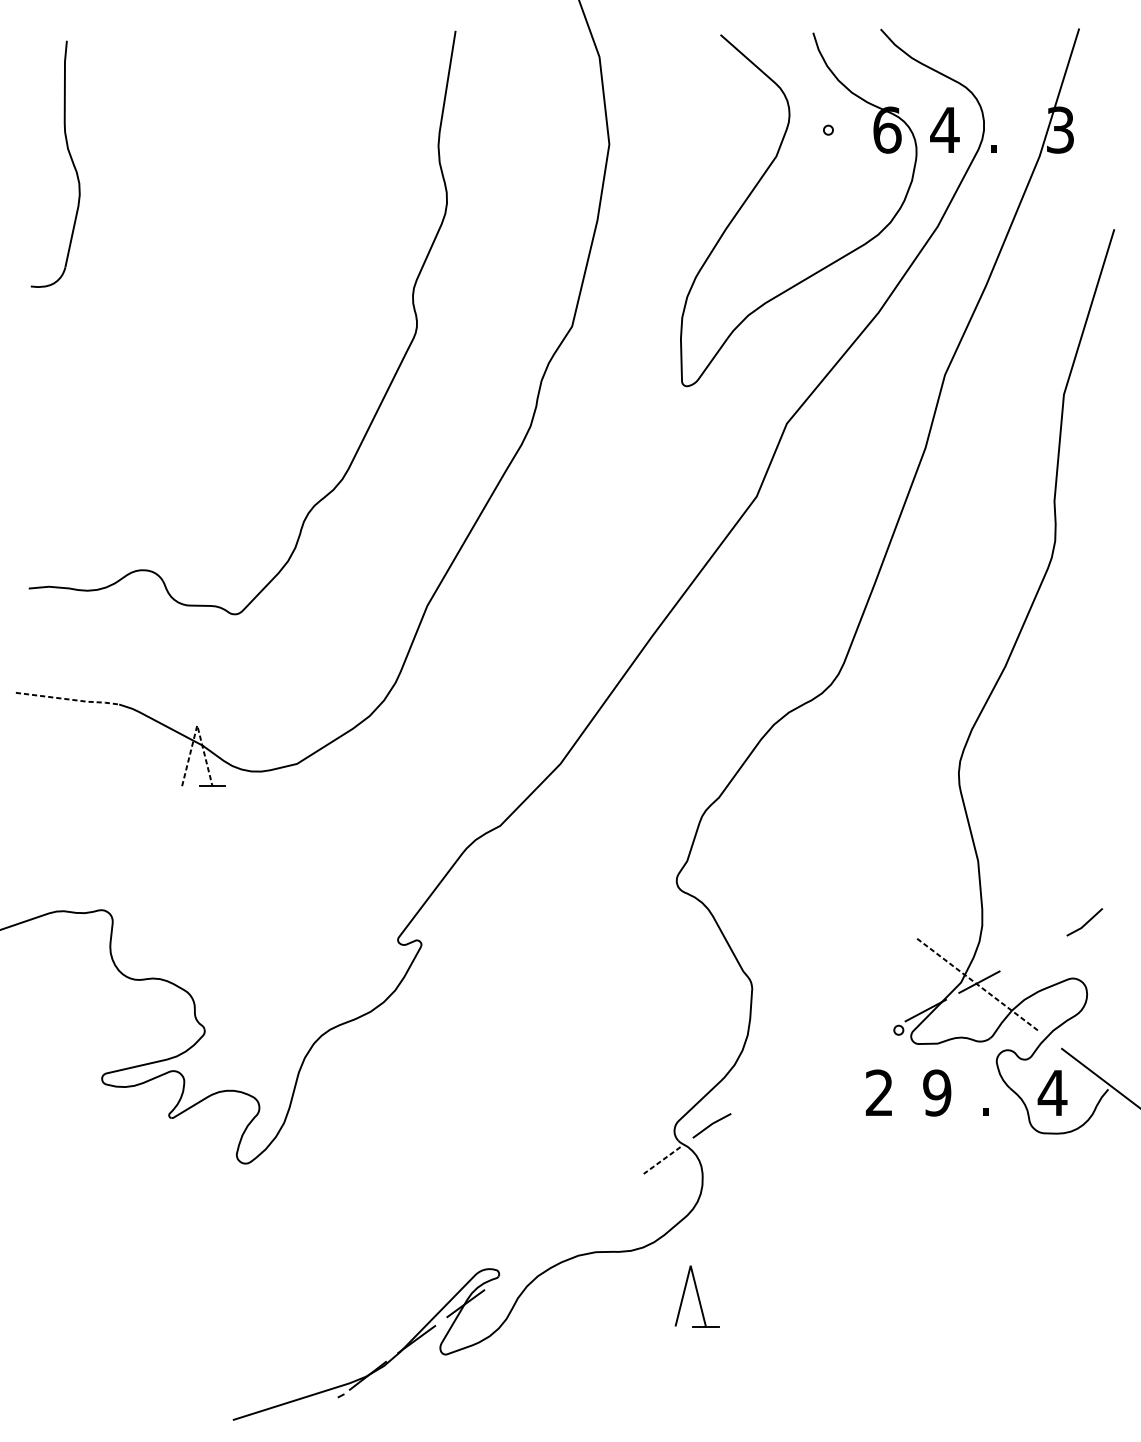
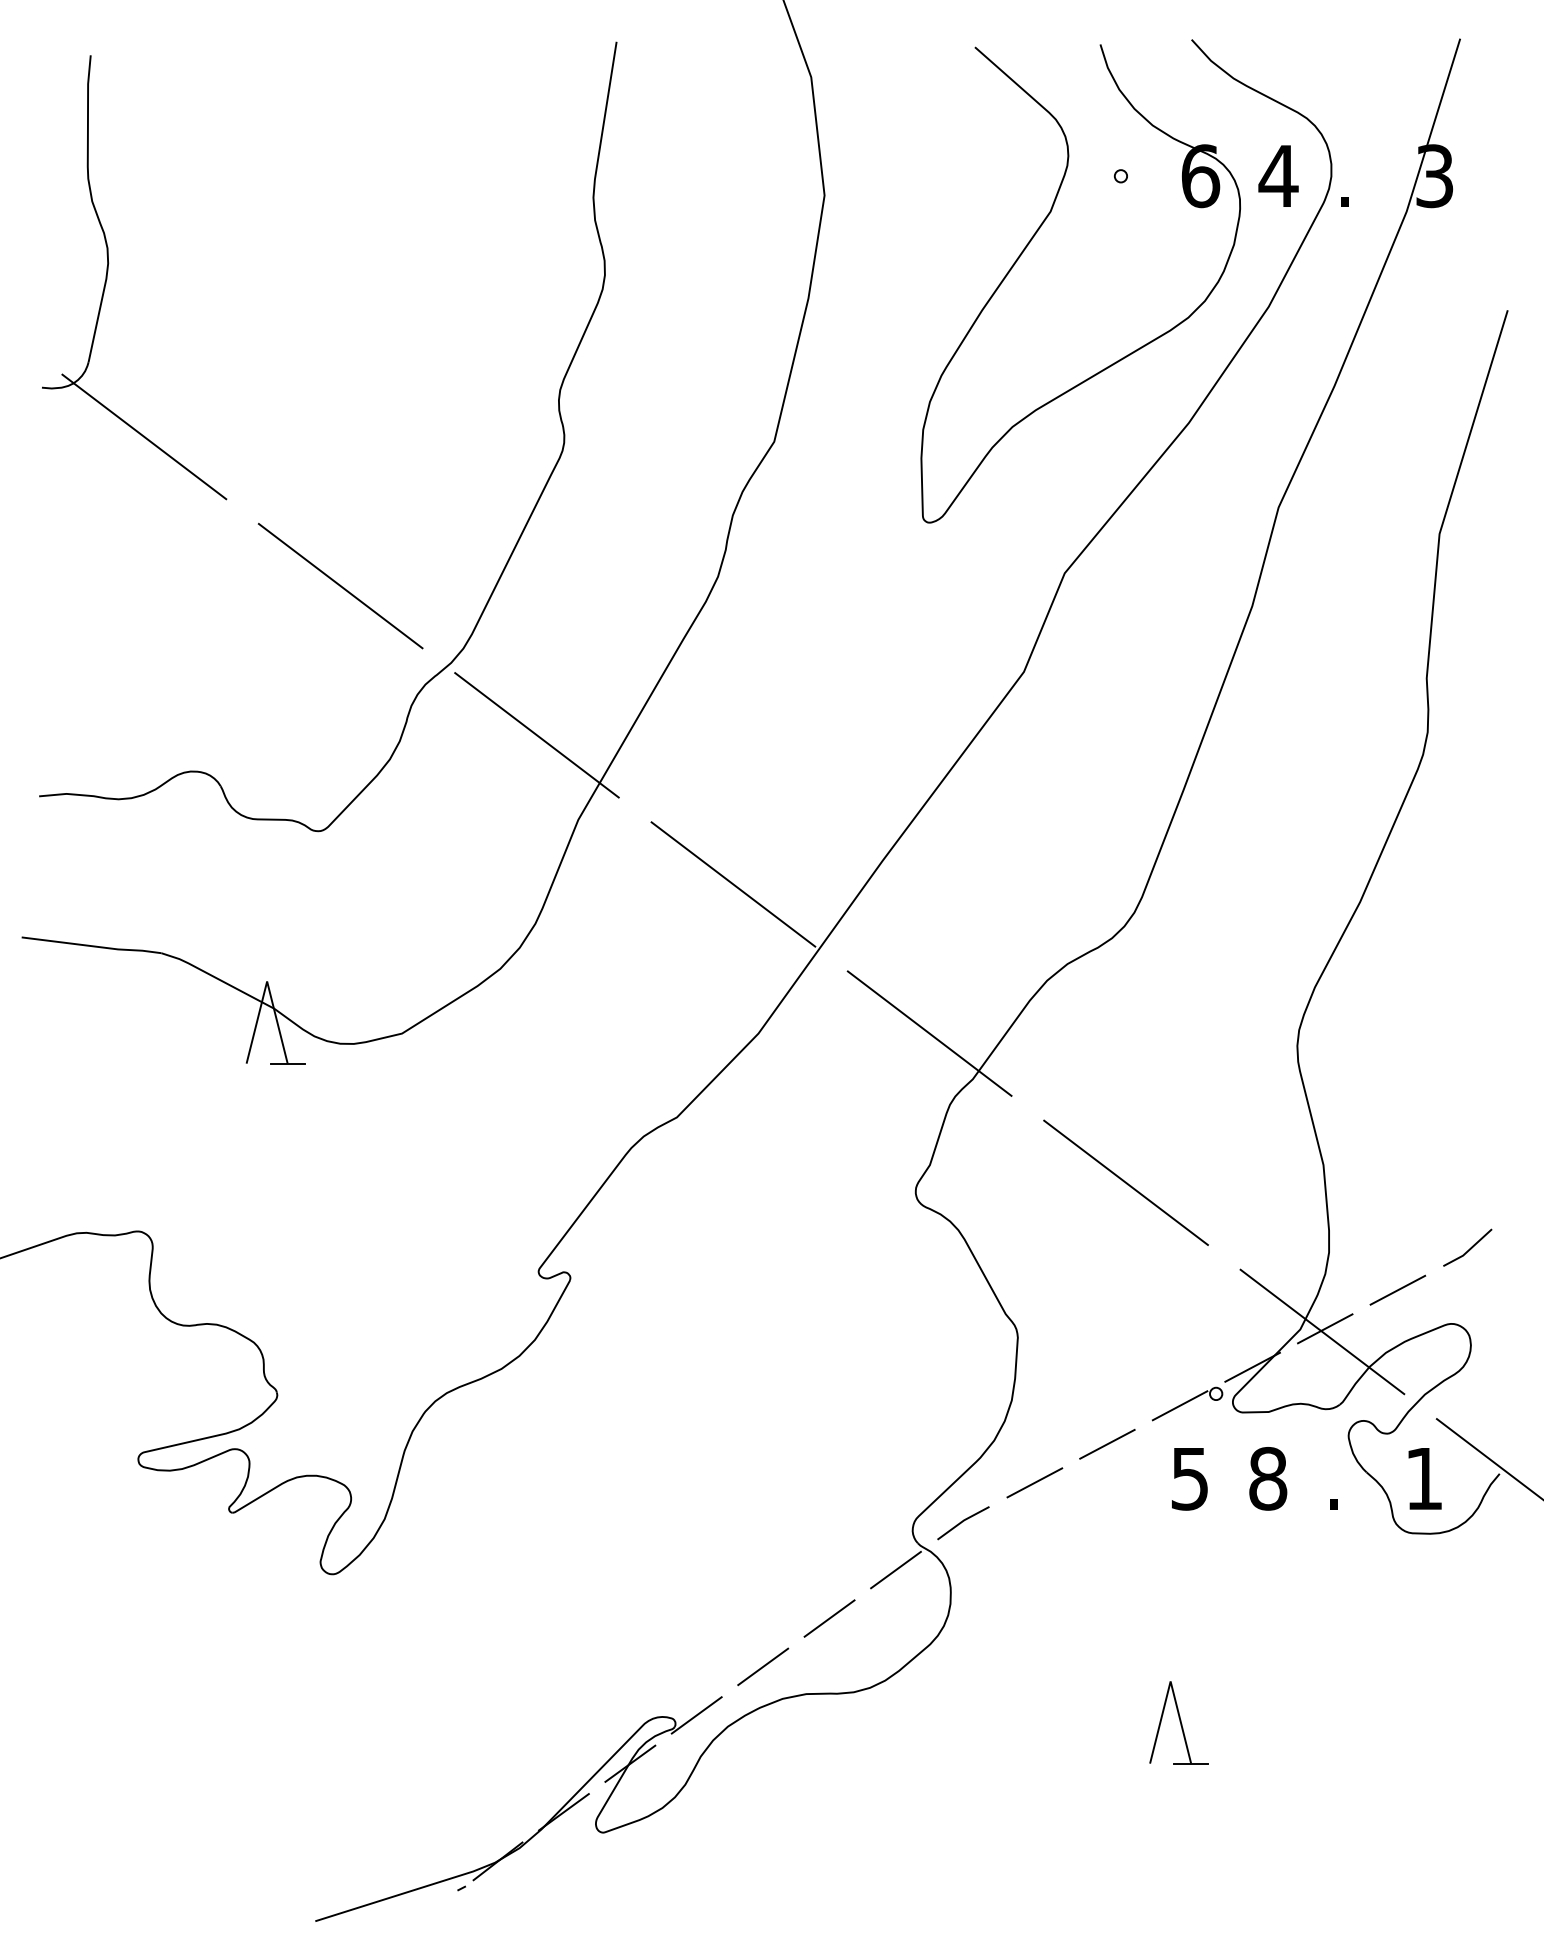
line: (106, 322) -> (144, 436), added
line: (251, 432) -> (340, 585), added
line: (396, 543) -> (536, 735), added
line: (542, 653) -> (733, 884), added
line: (68, 699) -> (93, 946), dashed -> solid
line: (197, 725) -> (267, 981), dashed -> solid
line: (686, 763) -> (929, 1033), added
line: (831, 874) -> (1125, 1182), added
line: (1032, 953) -> (1397, 1289), added
line: (977, 984) -> (1322, 1331), dashed -> solid
line: (871, 1038) -> (1179, 1405), added
line: (818, 1066) -> (1107, 1443), added
text: (879, 1092) -> (1189, 1478), 2 -> 5
text: (937, 1092) -> (1268, 1478), 9 -> 8
text: (1052, 1092) -> (1424, 1478), 4 -> 1
line: (764, 1095) -> (1034, 1482), added
line: (662, 1160) -> (896, 1570), dashed -> solid
line: (613, 1196) -> (829, 1618), added
line: (564, 1231) -> (763, 1666), added
line: (514, 1268) -> (696, 1715), added
part: (696, 1296) -> (1178, 1722), moved

